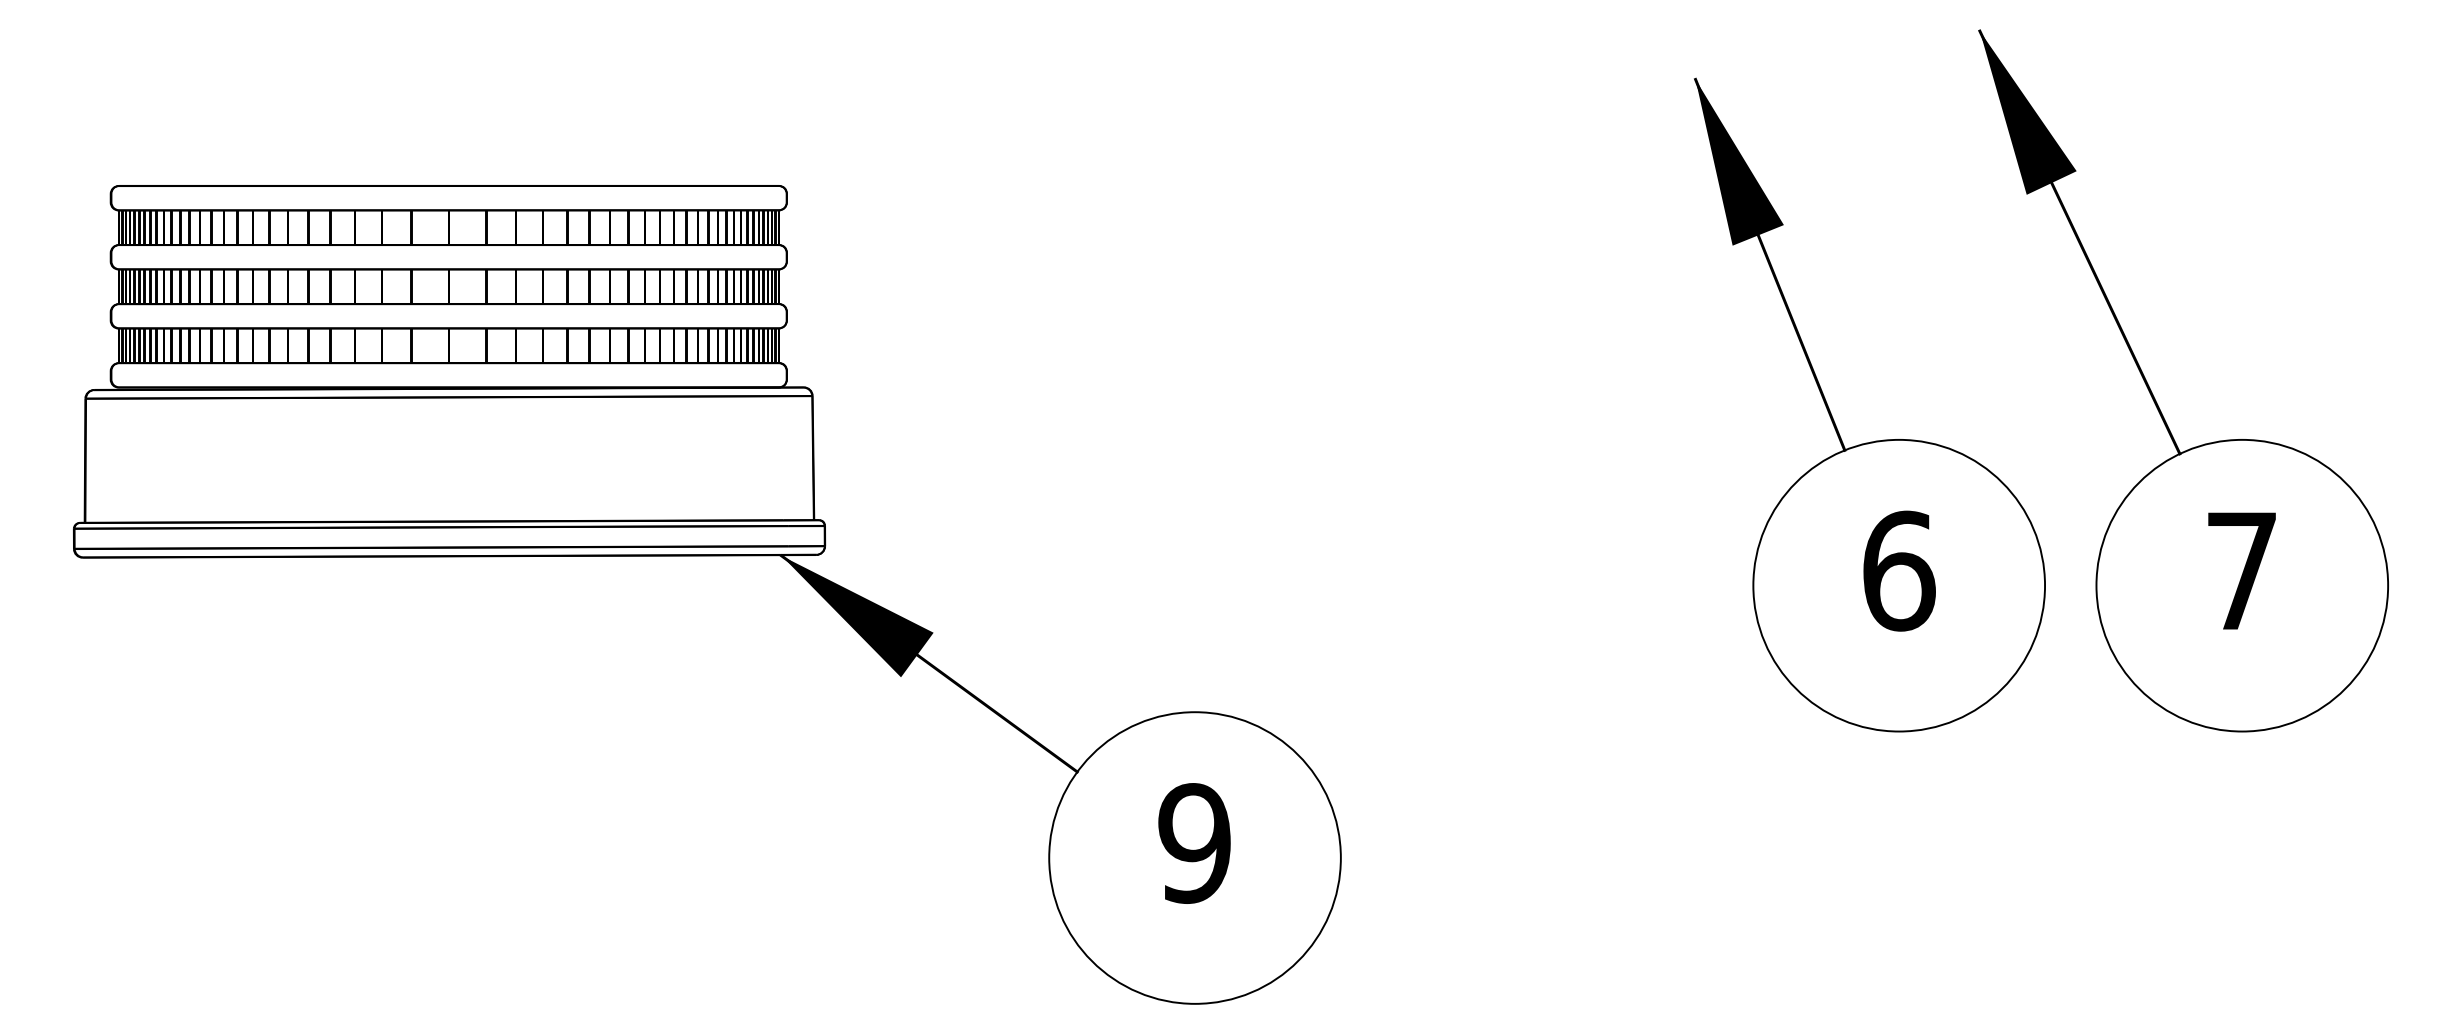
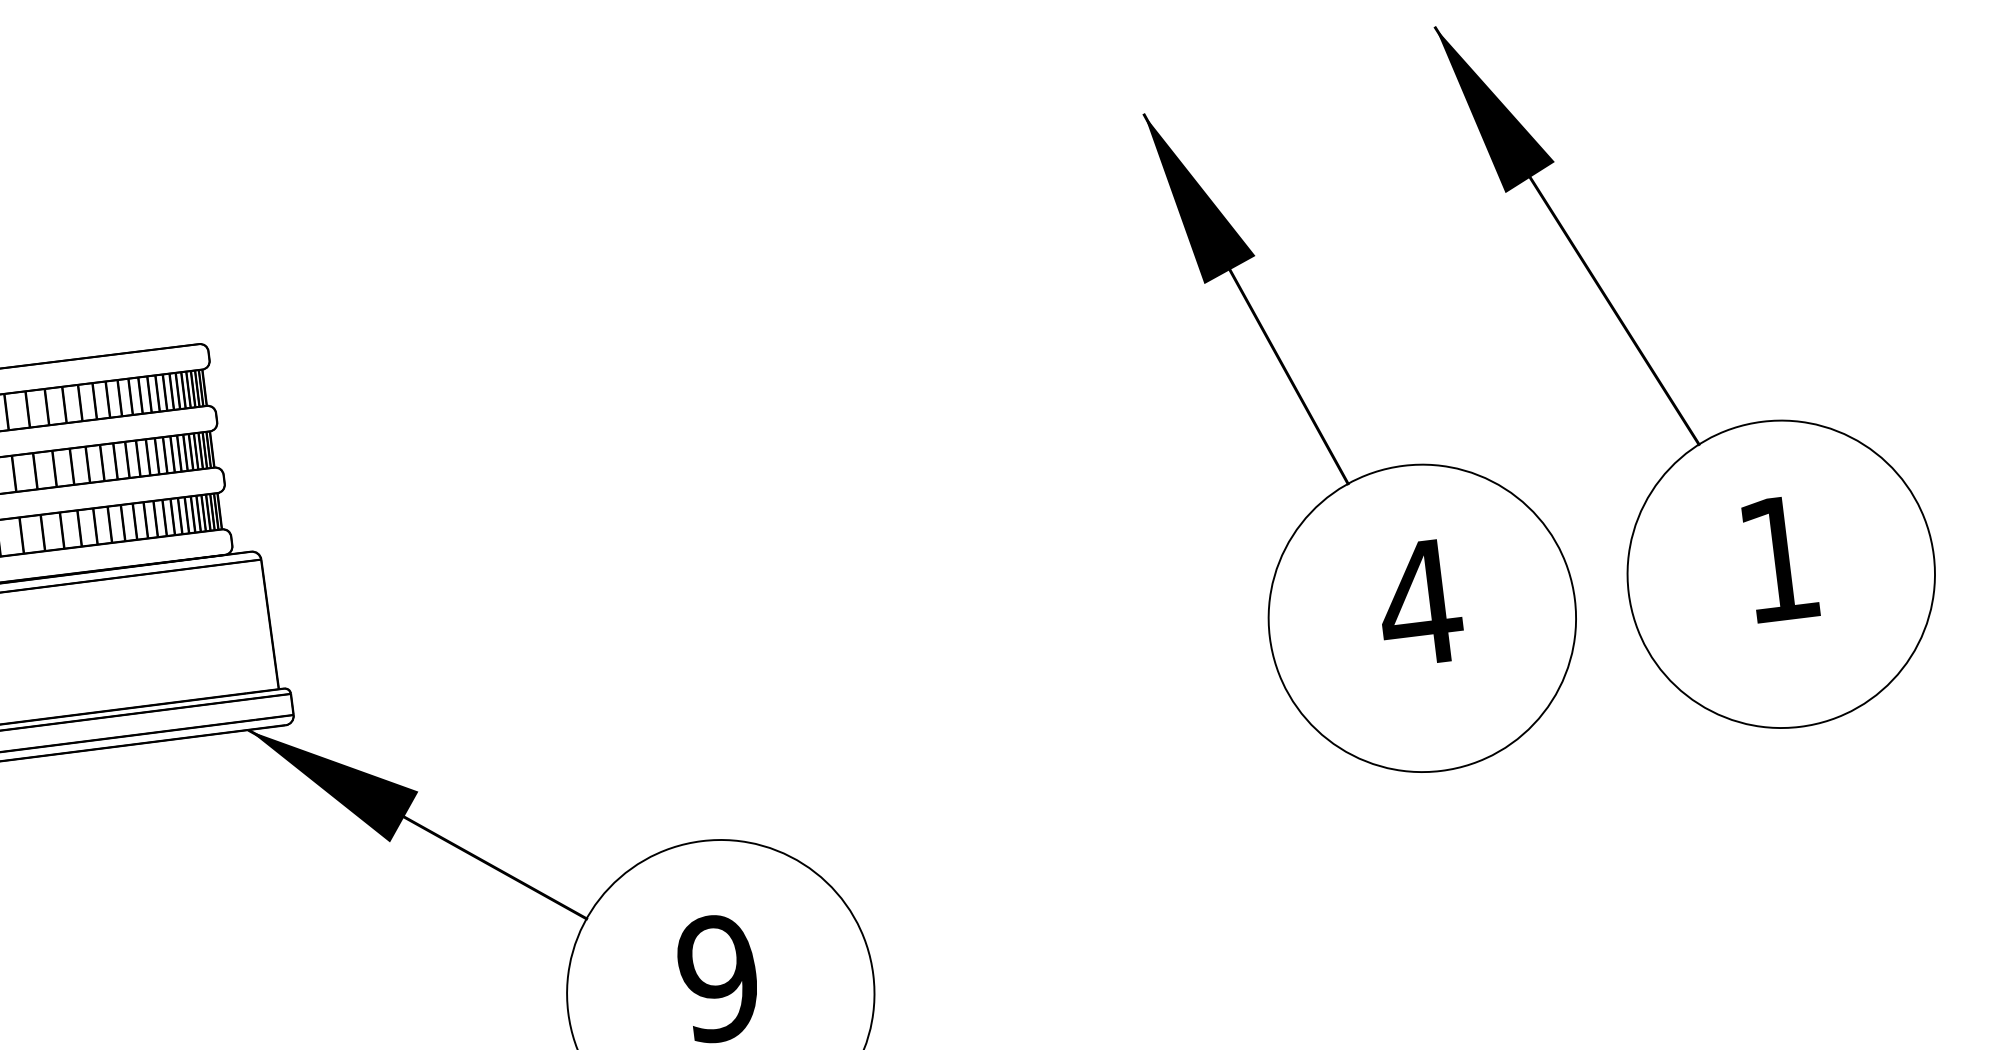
text: (1898, 570) -> (1419, 602), 6 -> 4
text: (2241, 570) -> (1778, 558), 7 -> 1

